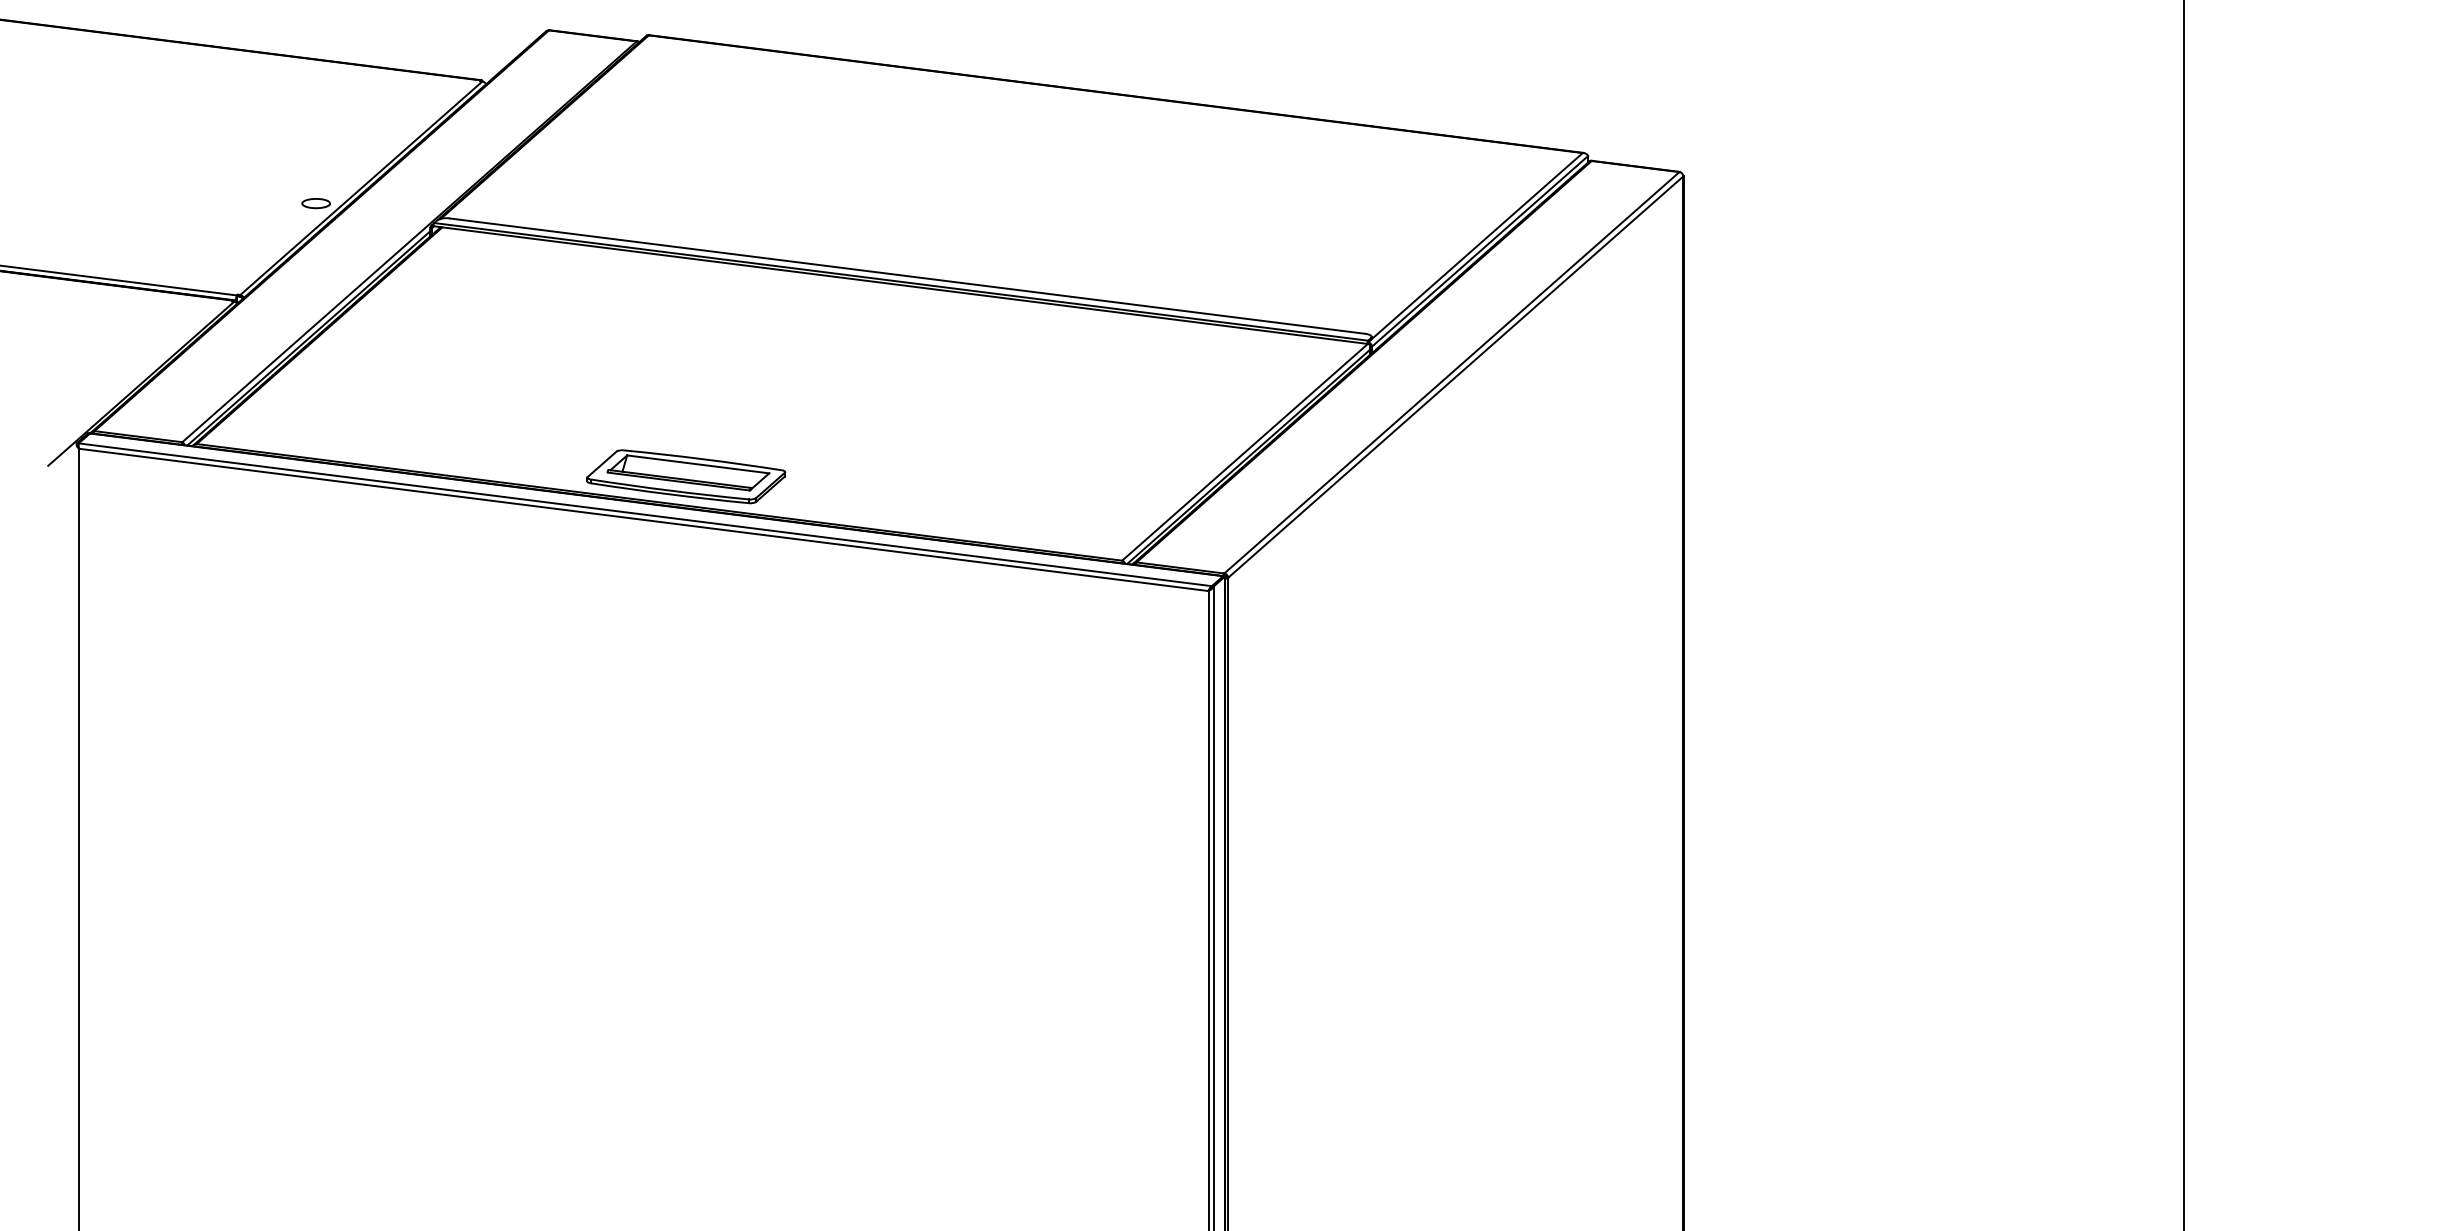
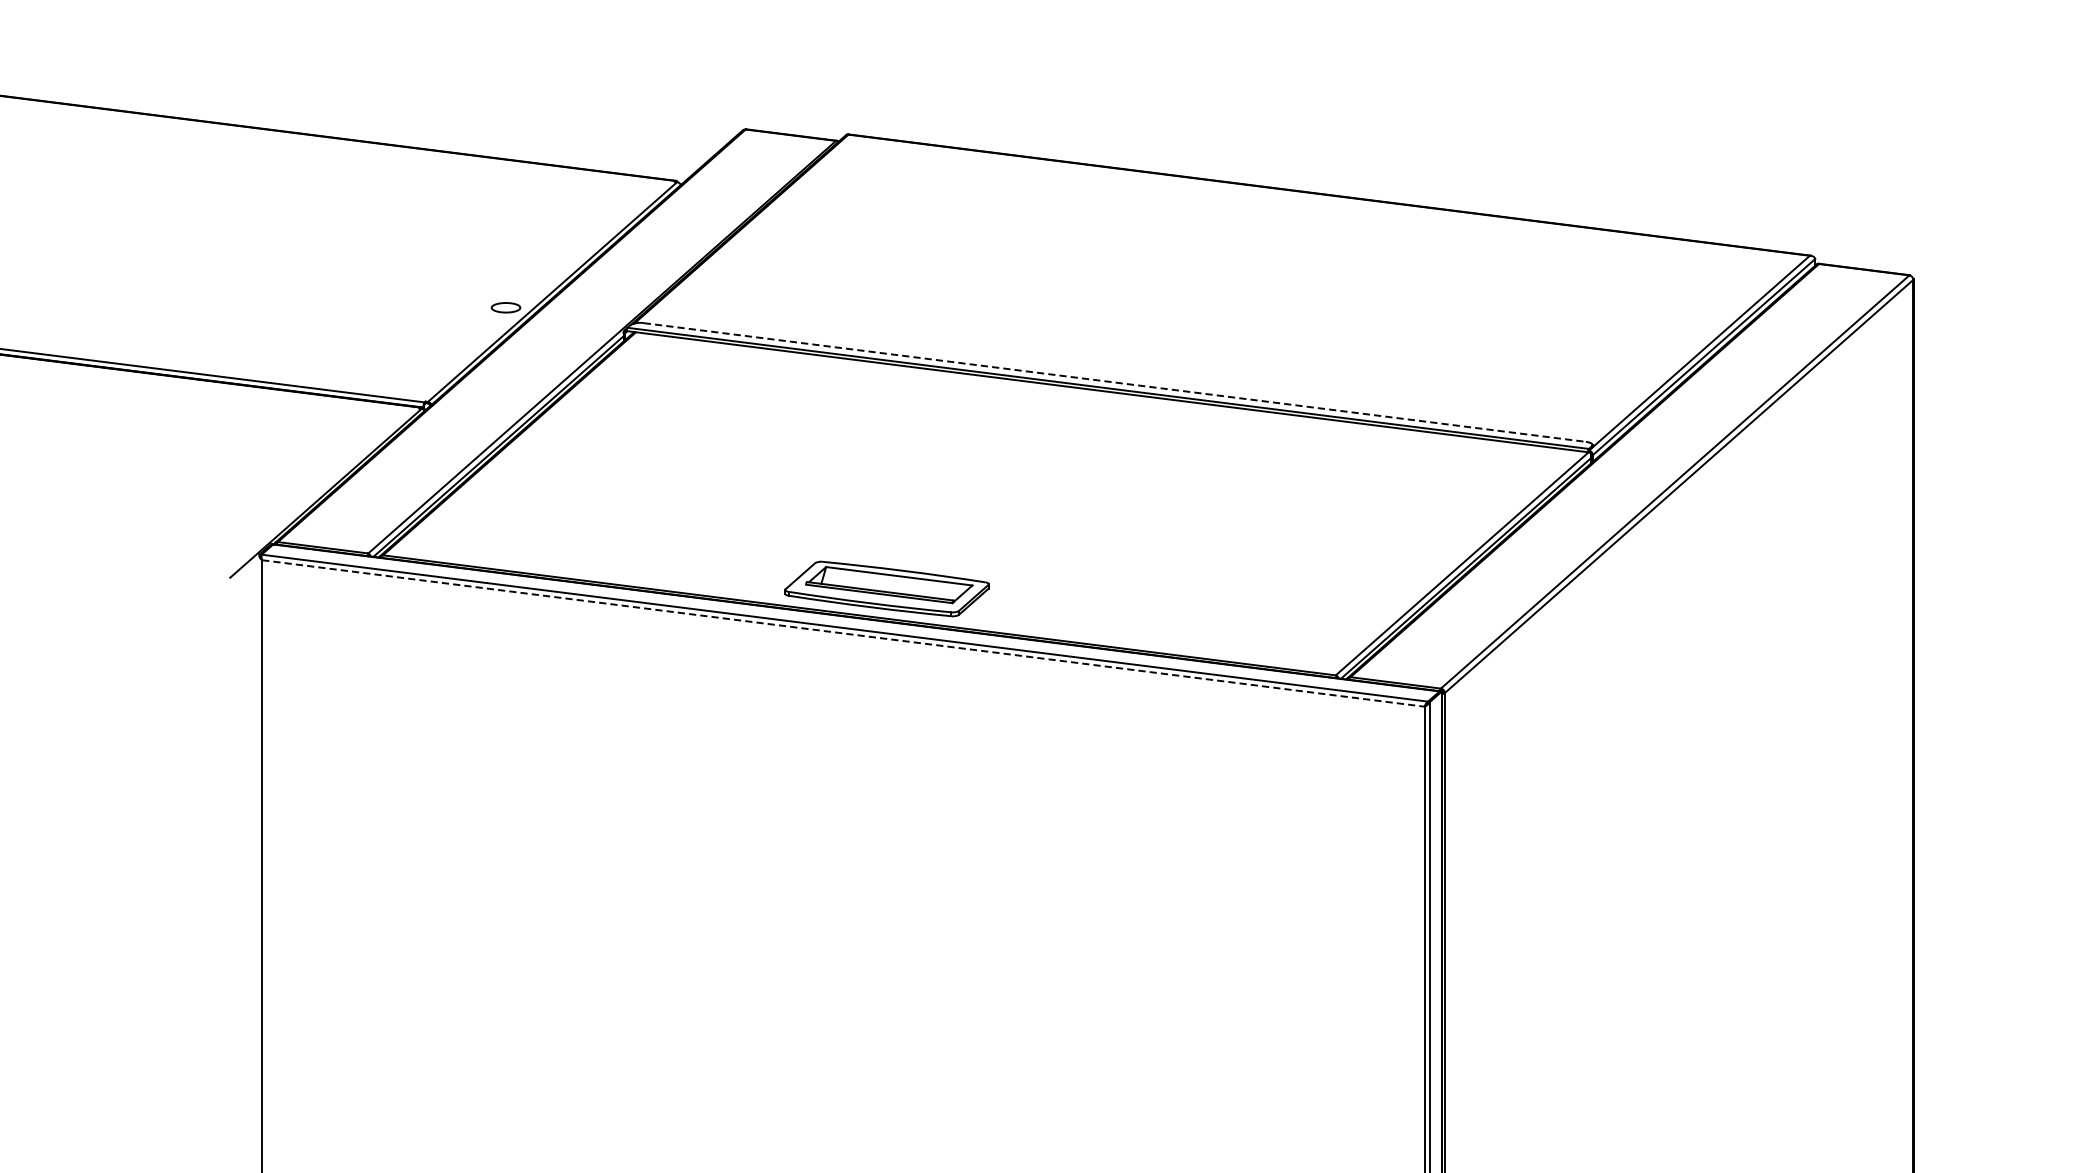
line: (908, 276) -> (1115, 382), solid -> dashed
line: (644, 520) -> (844, 634), solid -> dashed

